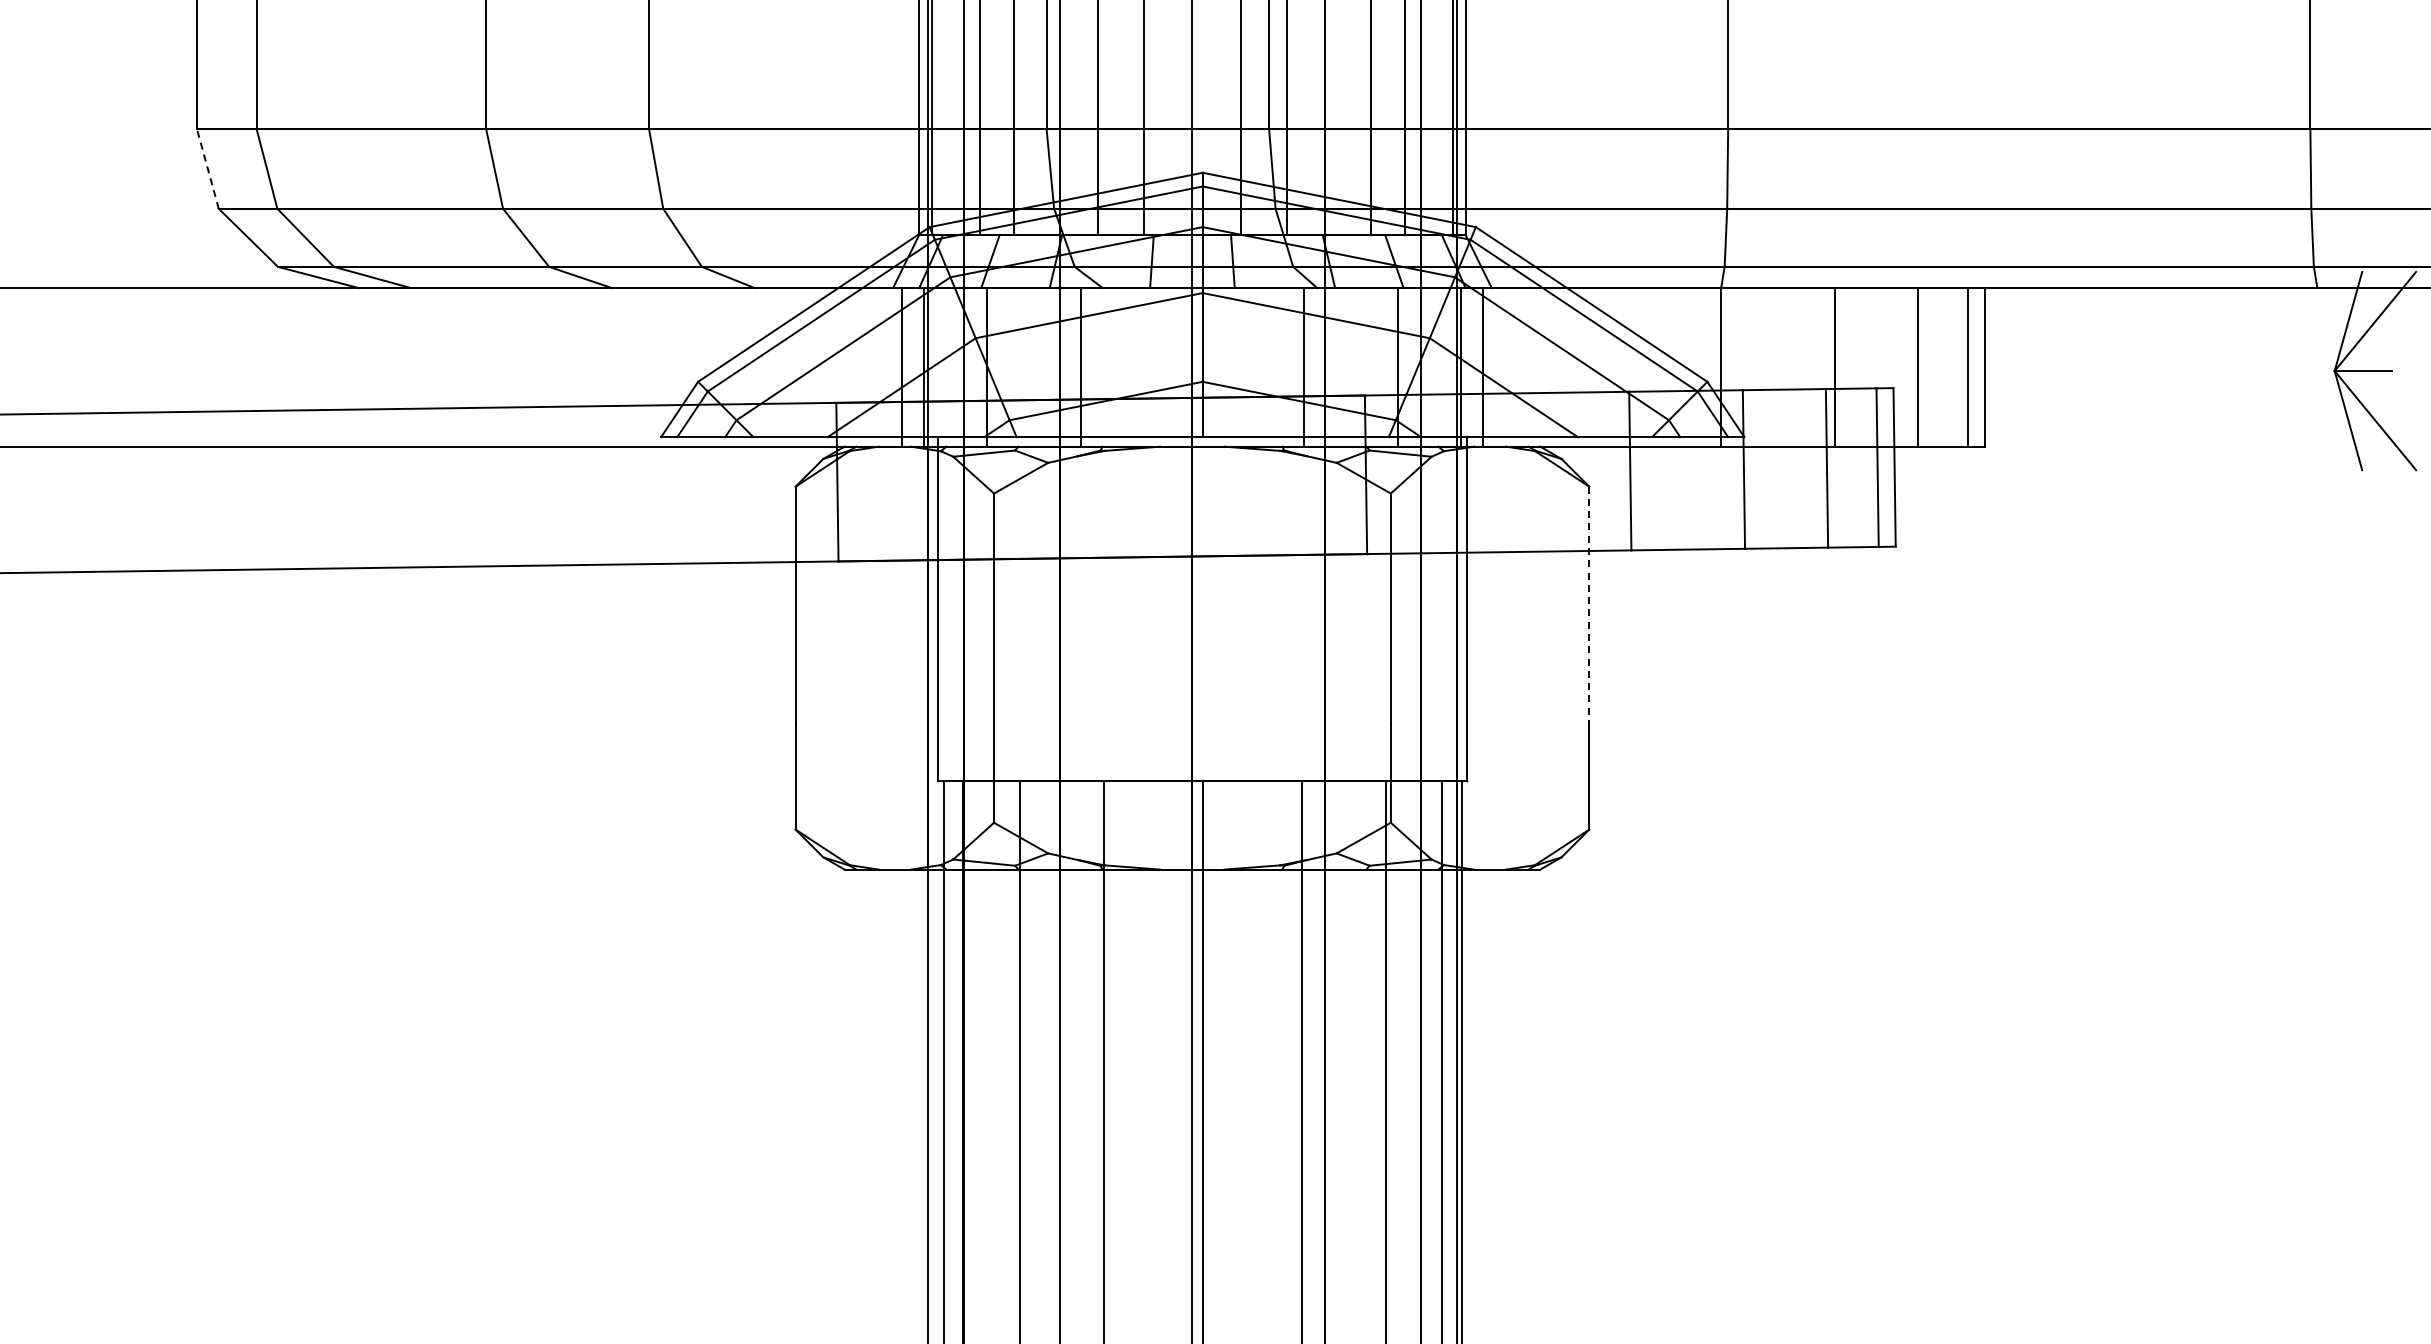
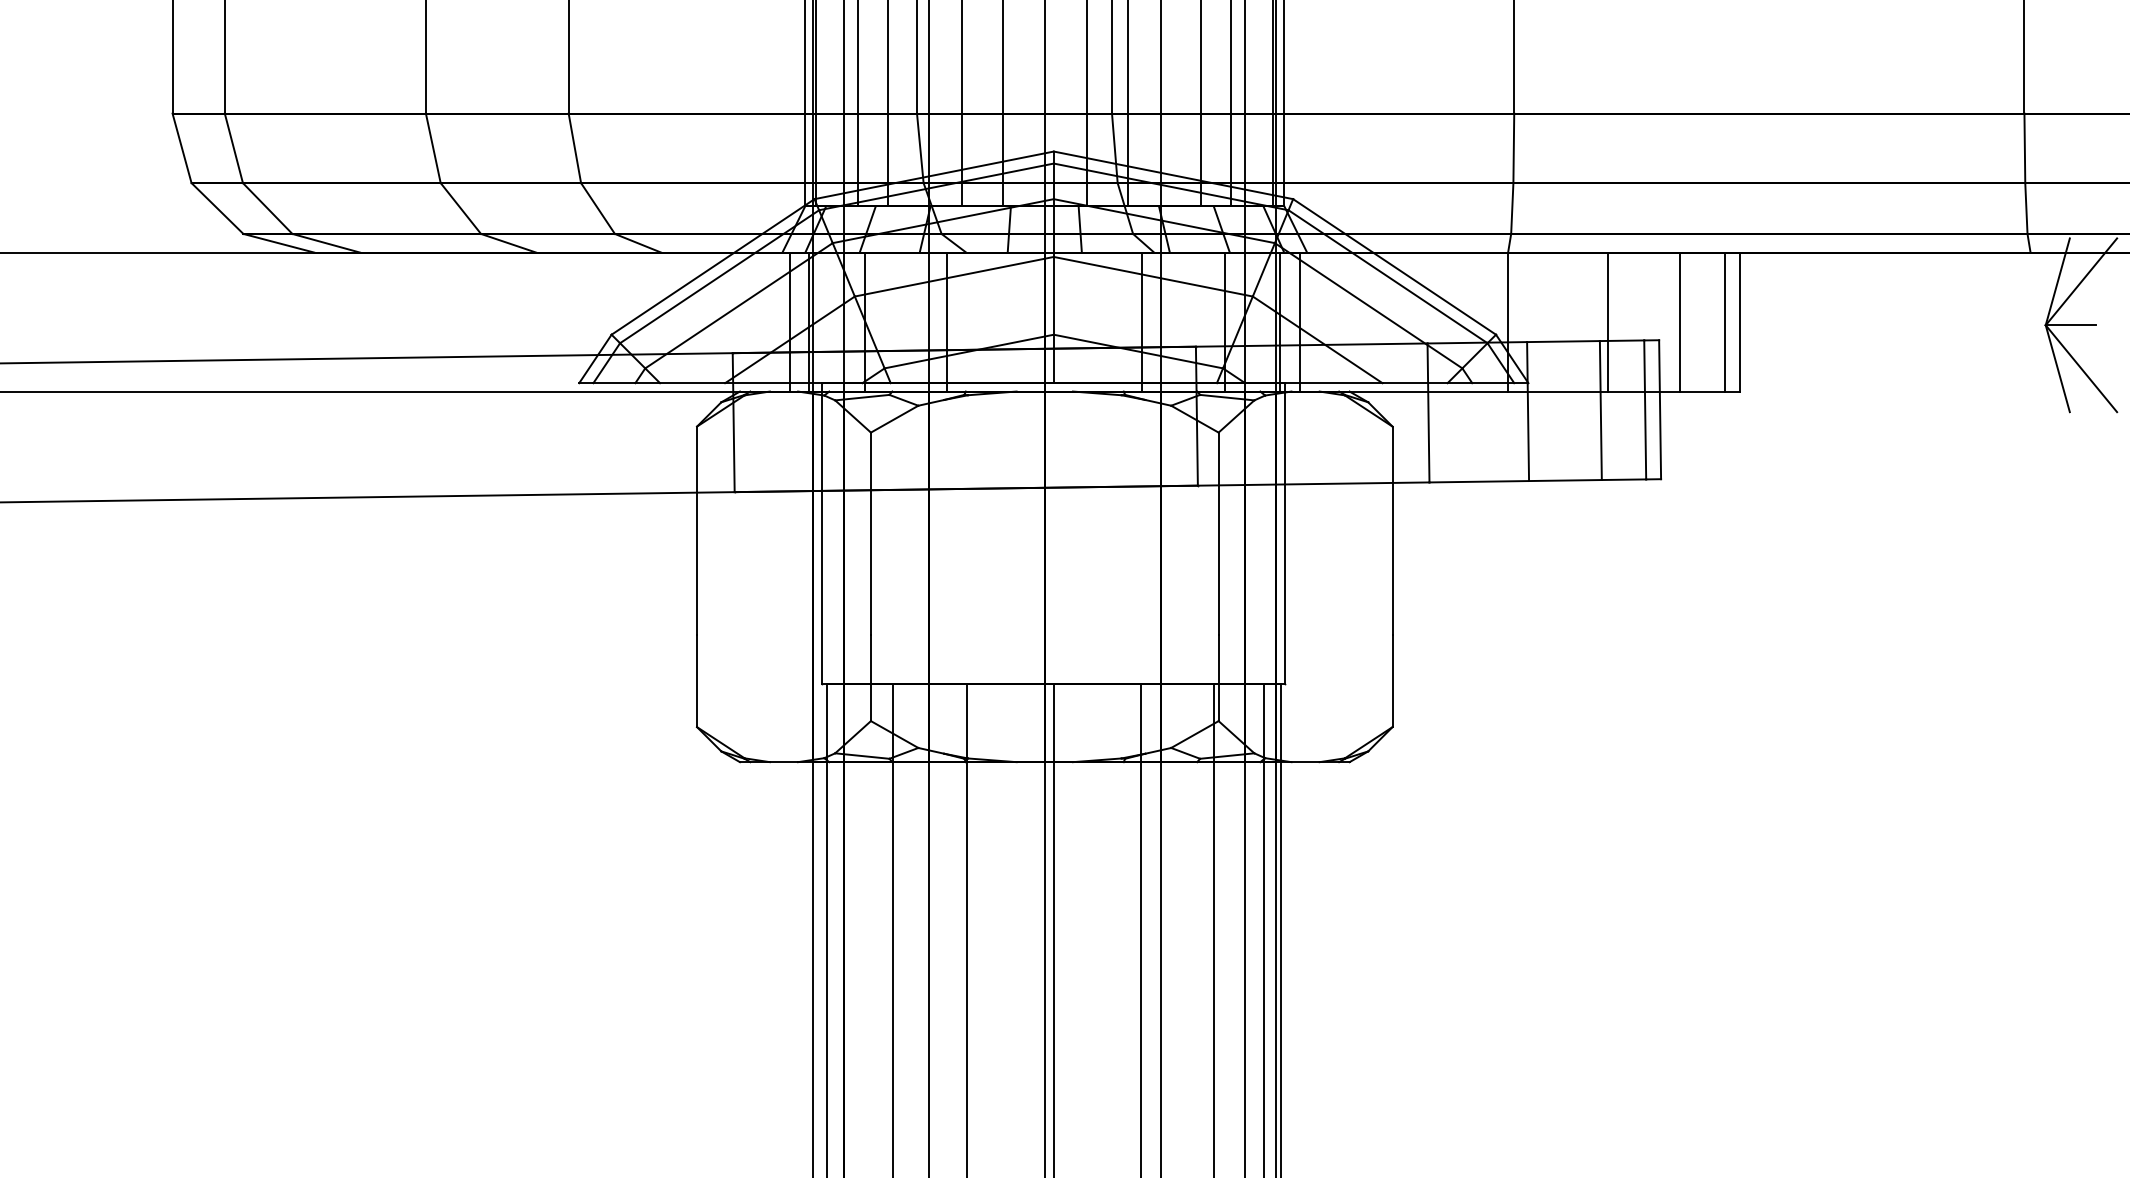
line: (207, 168) -> (181, 147), dashed -> solid
line: (1589, 605) -> (1392, 530), dashed -> solid

